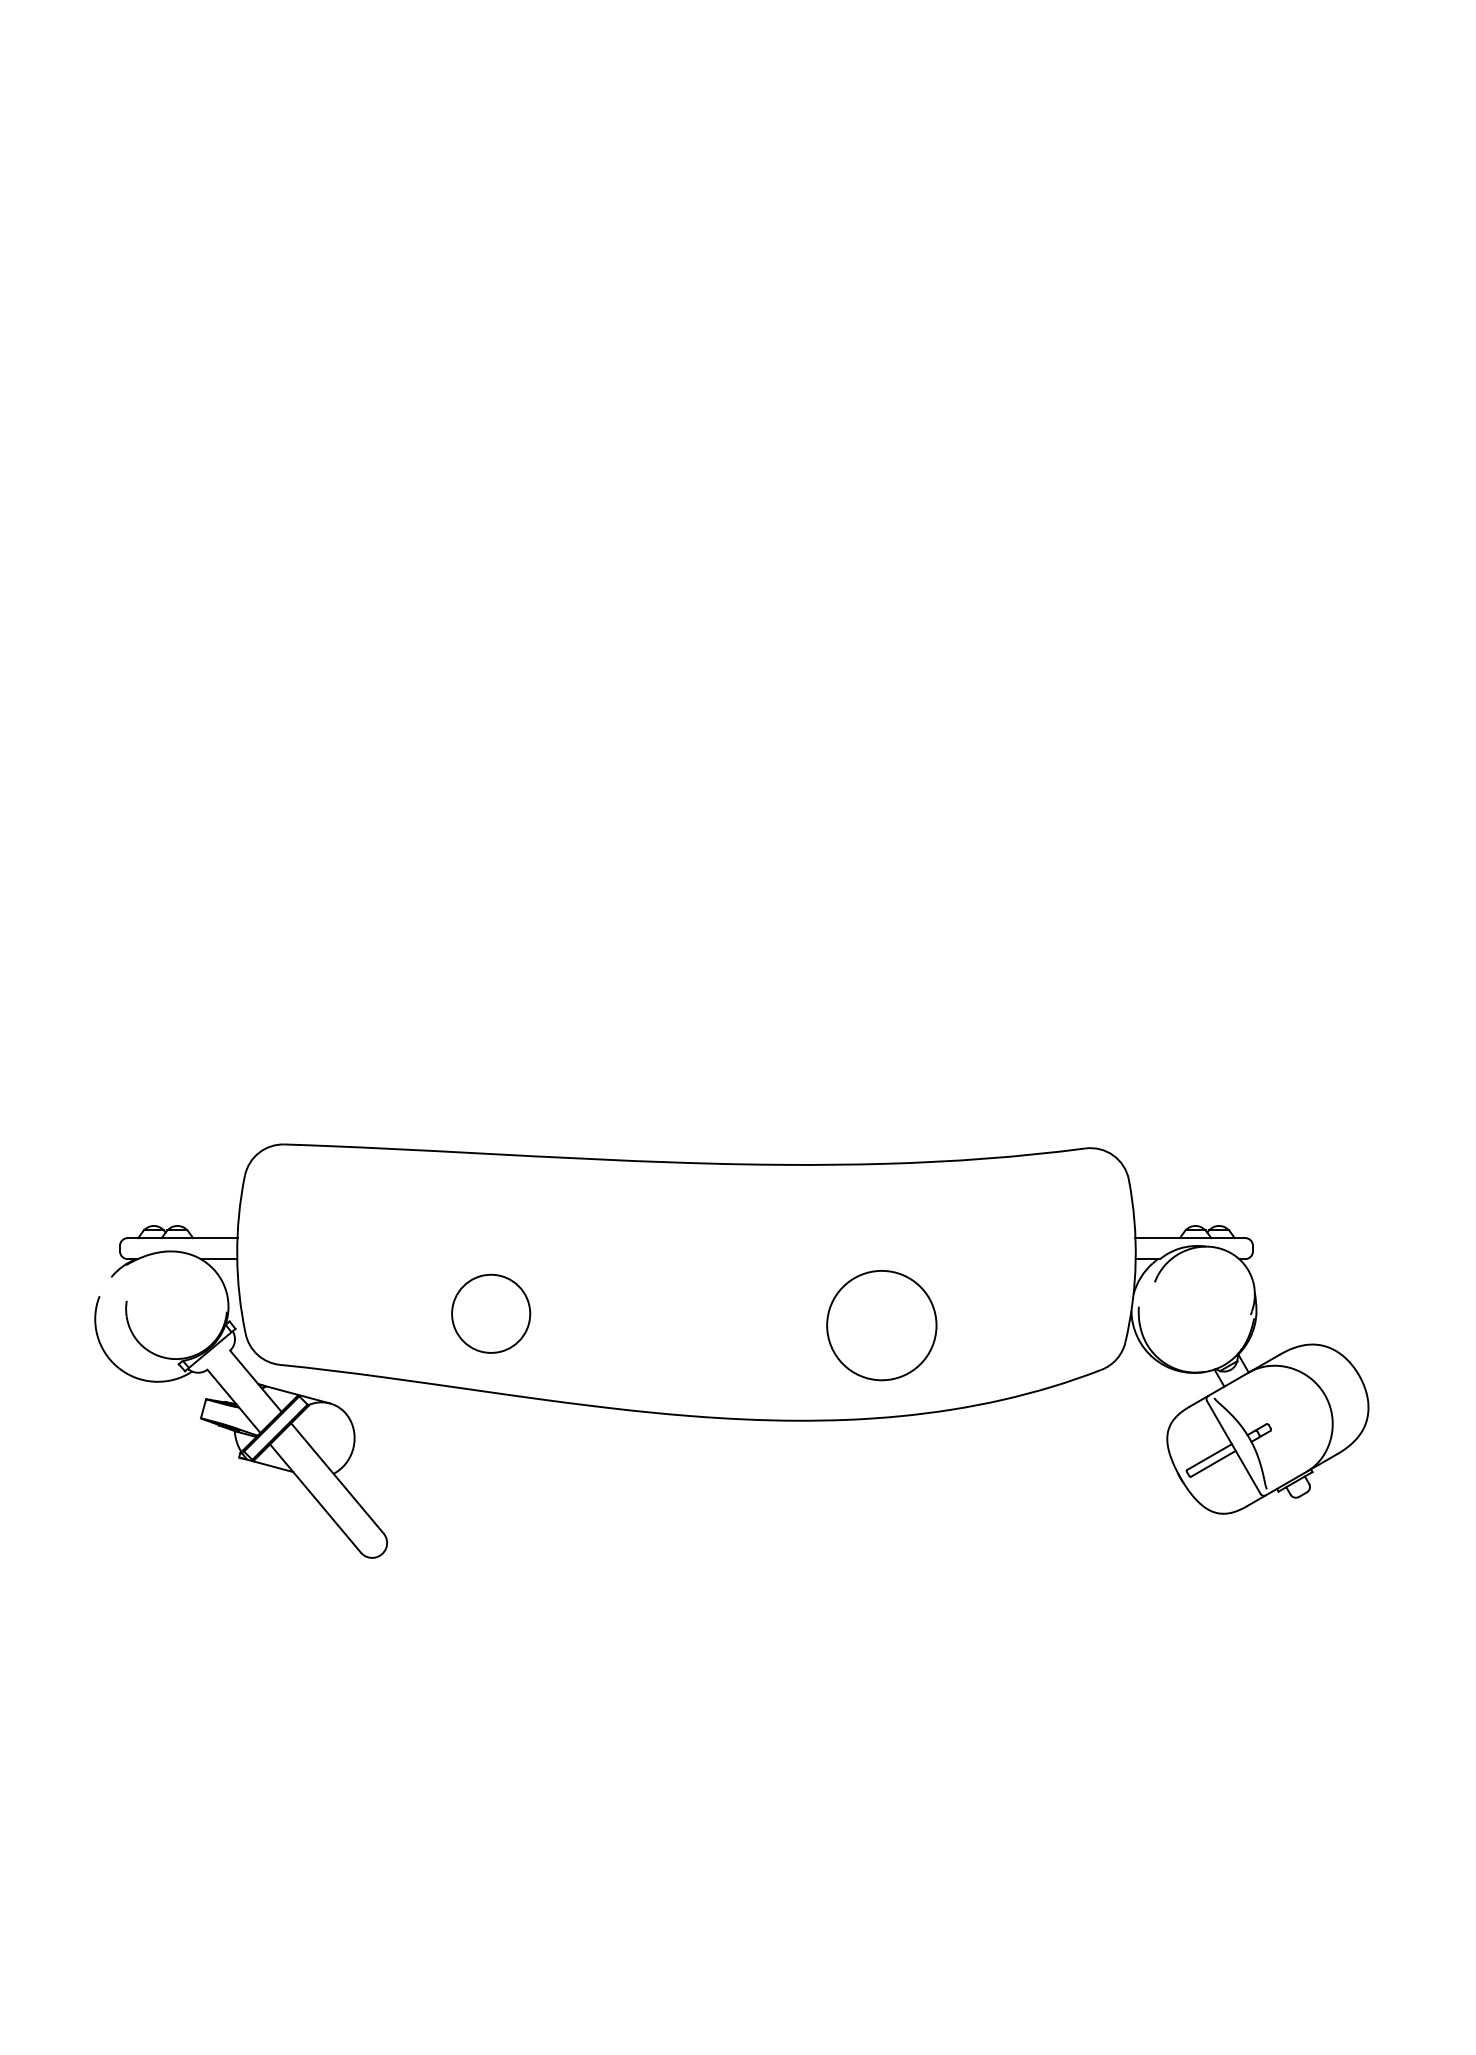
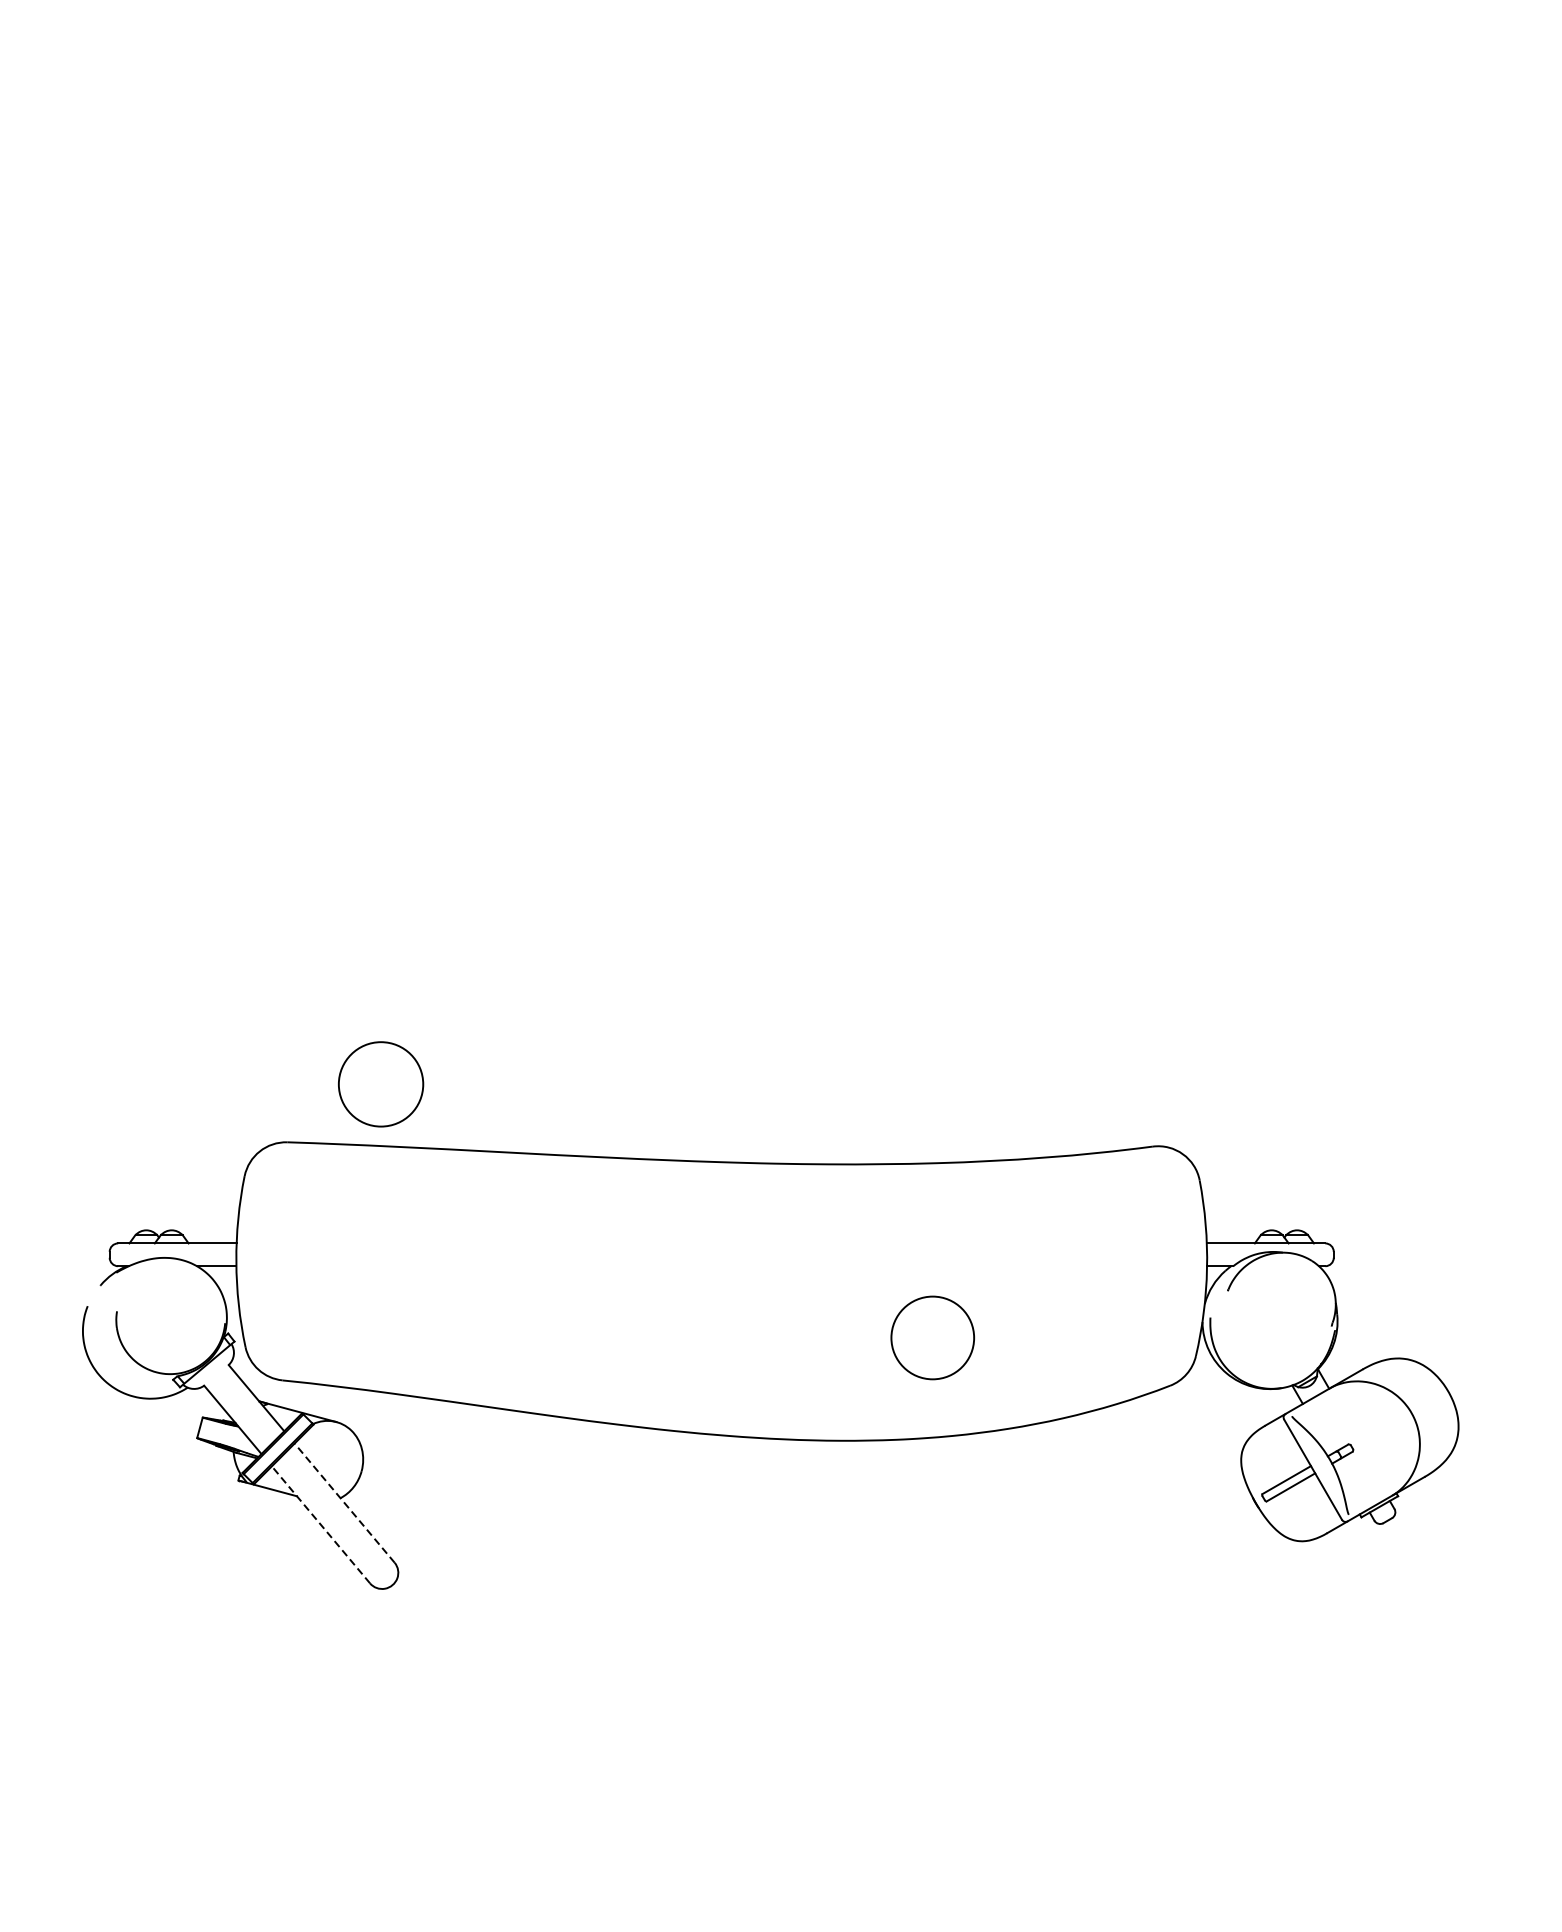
circle: (491, 1313) -> (381, 1083), moved
circle: (881, 1325) -> (932, 1337), size x0.7
line: (337, 1478) -> (344, 1503), solid -> dashed
line: (315, 1498) -> (320, 1524), solid -> dashed

